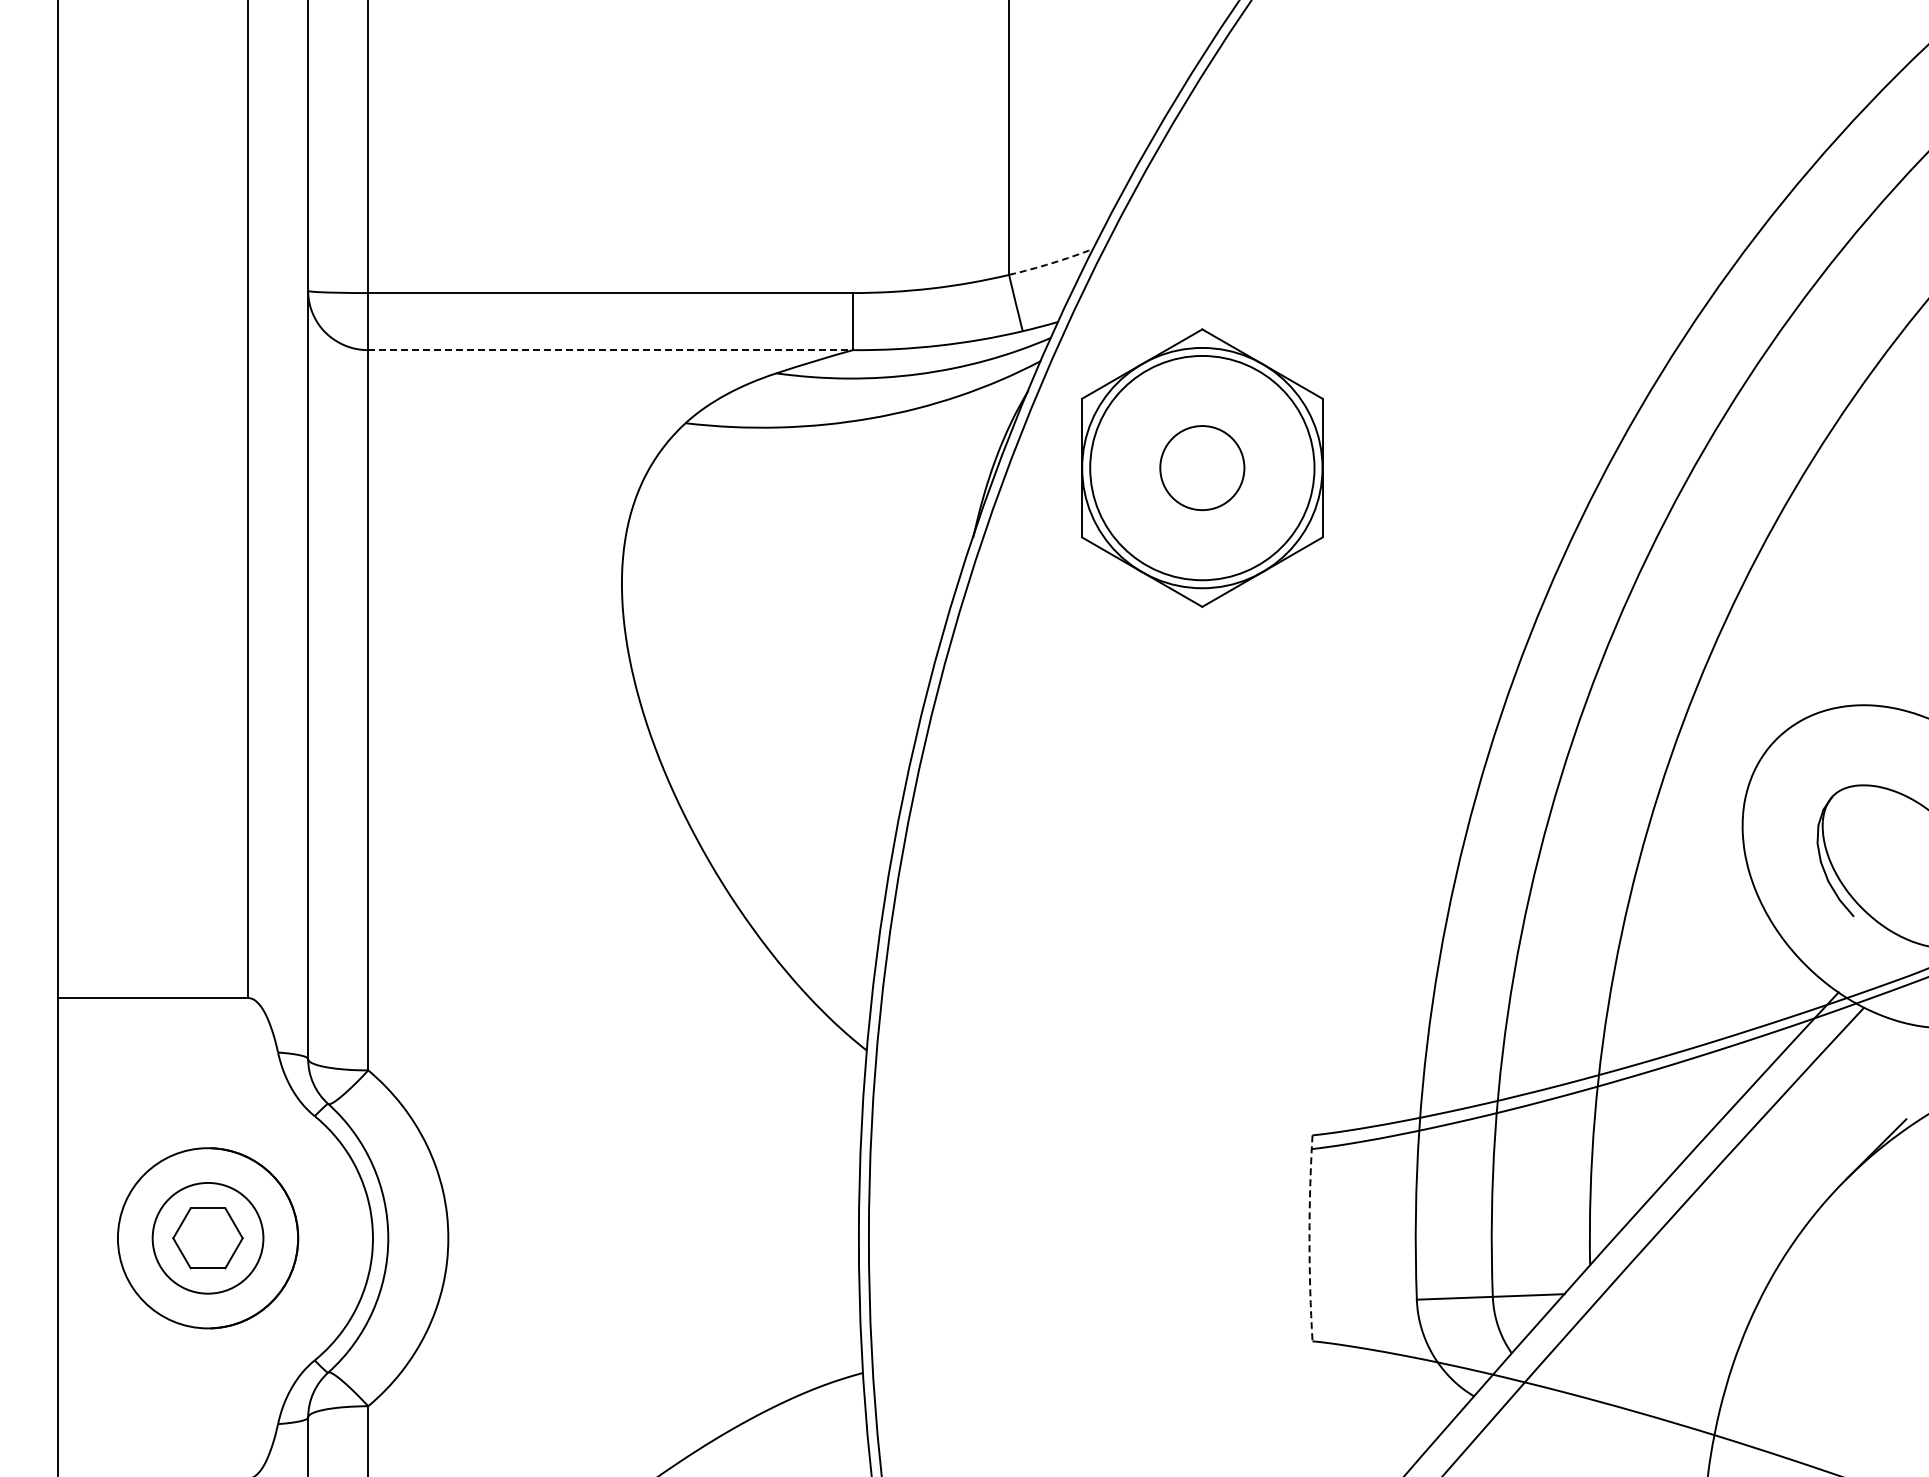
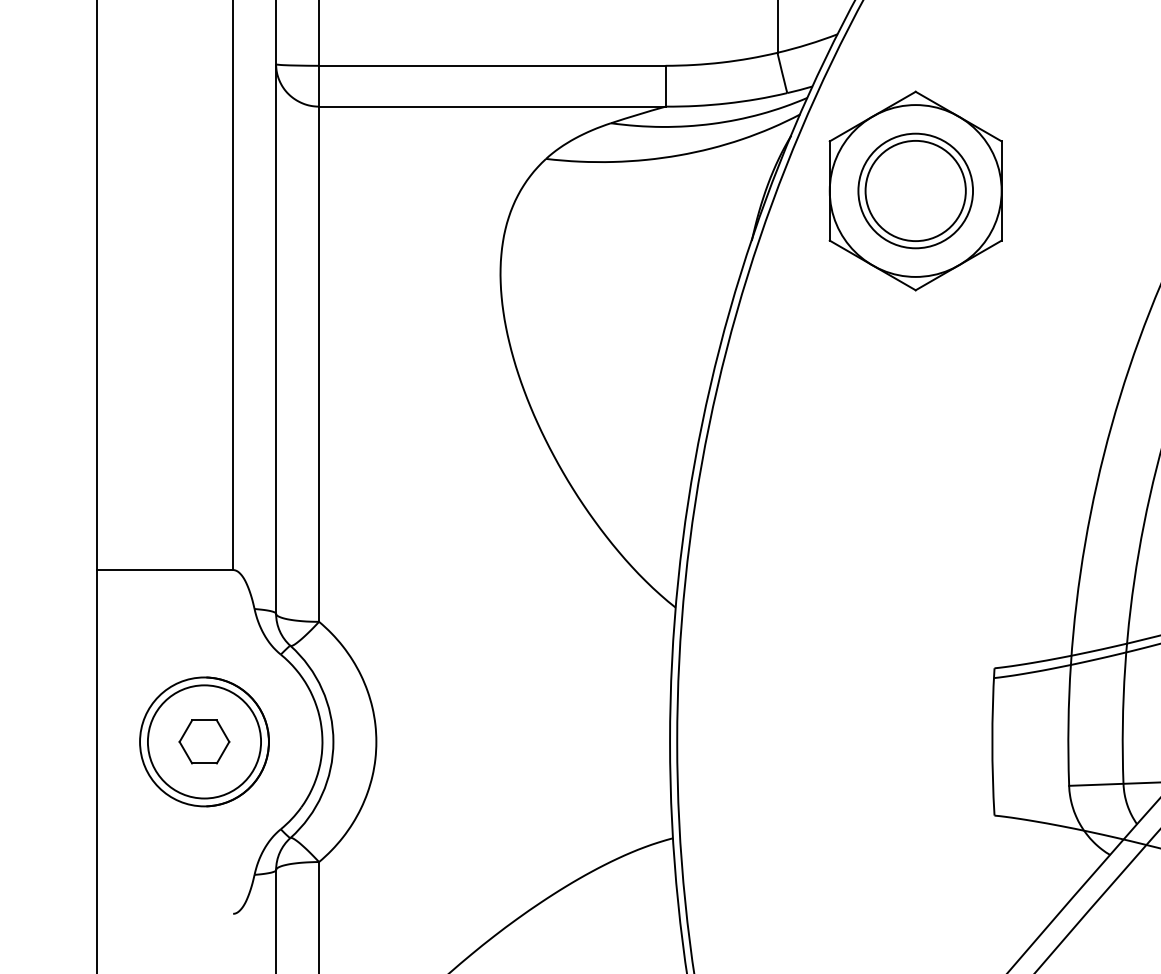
arc: (1051, 263) -> (807, 44), dashed -> solid
line: (610, 350) -> (492, 106), dashed -> solid
circle: (1202, 468) -> (915, 191), size x0.71
circle: (1202, 468) -> (915, 191), size x1.67
circle: (207, 1238) -> (204, 742), size x1.43
arc: (1309, 1238) -> (992, 742), dashed -> solid

